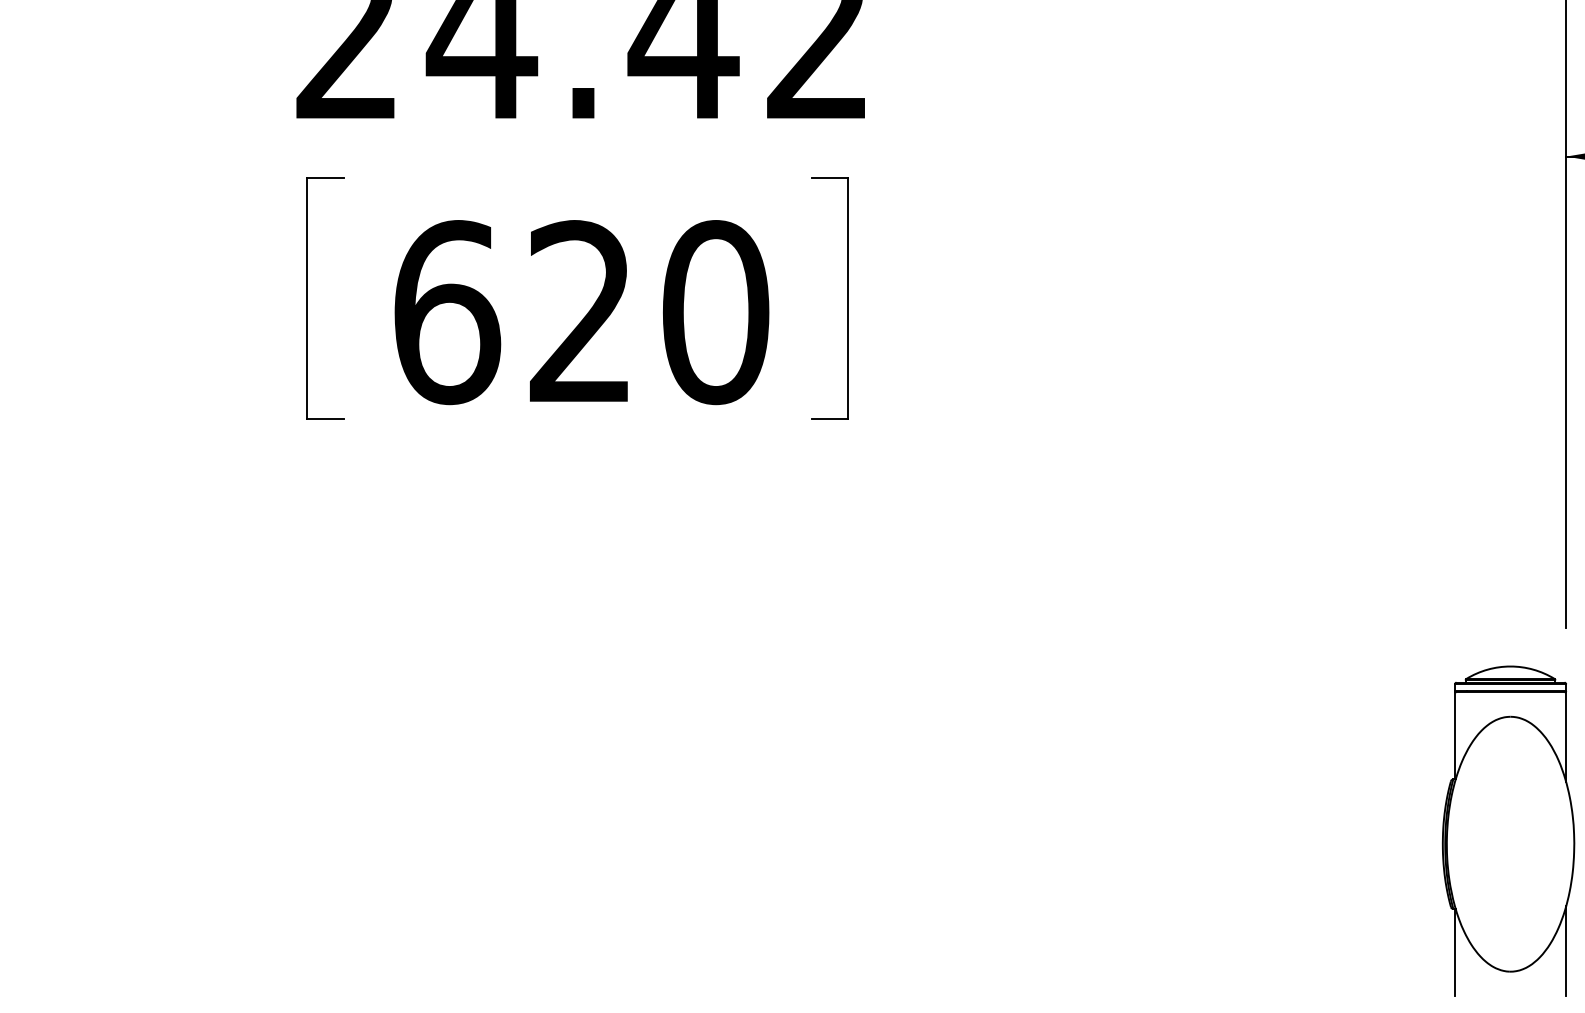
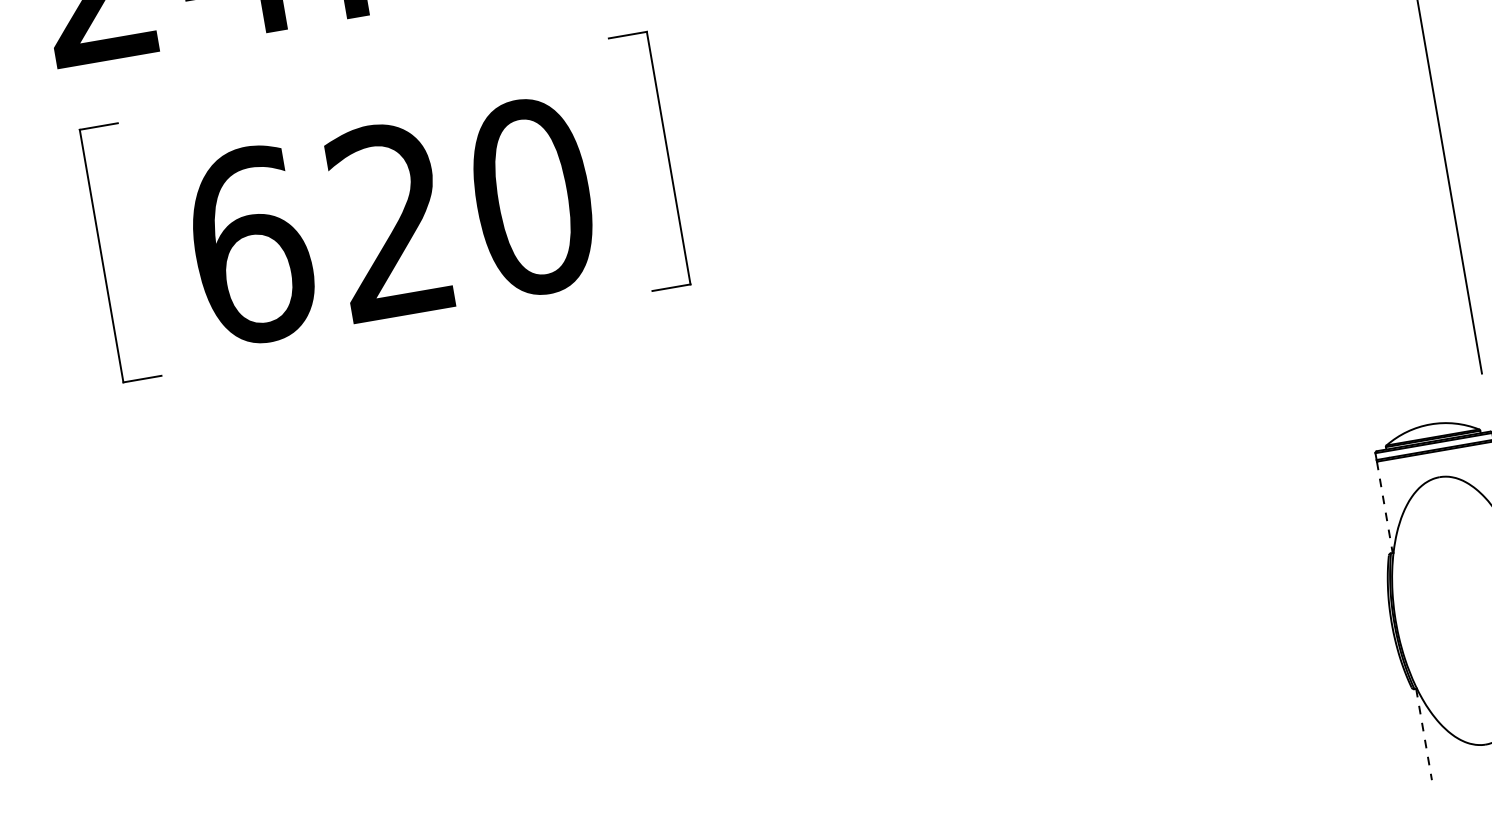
line: (1454, 735) -> (1384, 506), solid -> dashed
line: (1454, 952) -> (1423, 734), solid -> dashed

